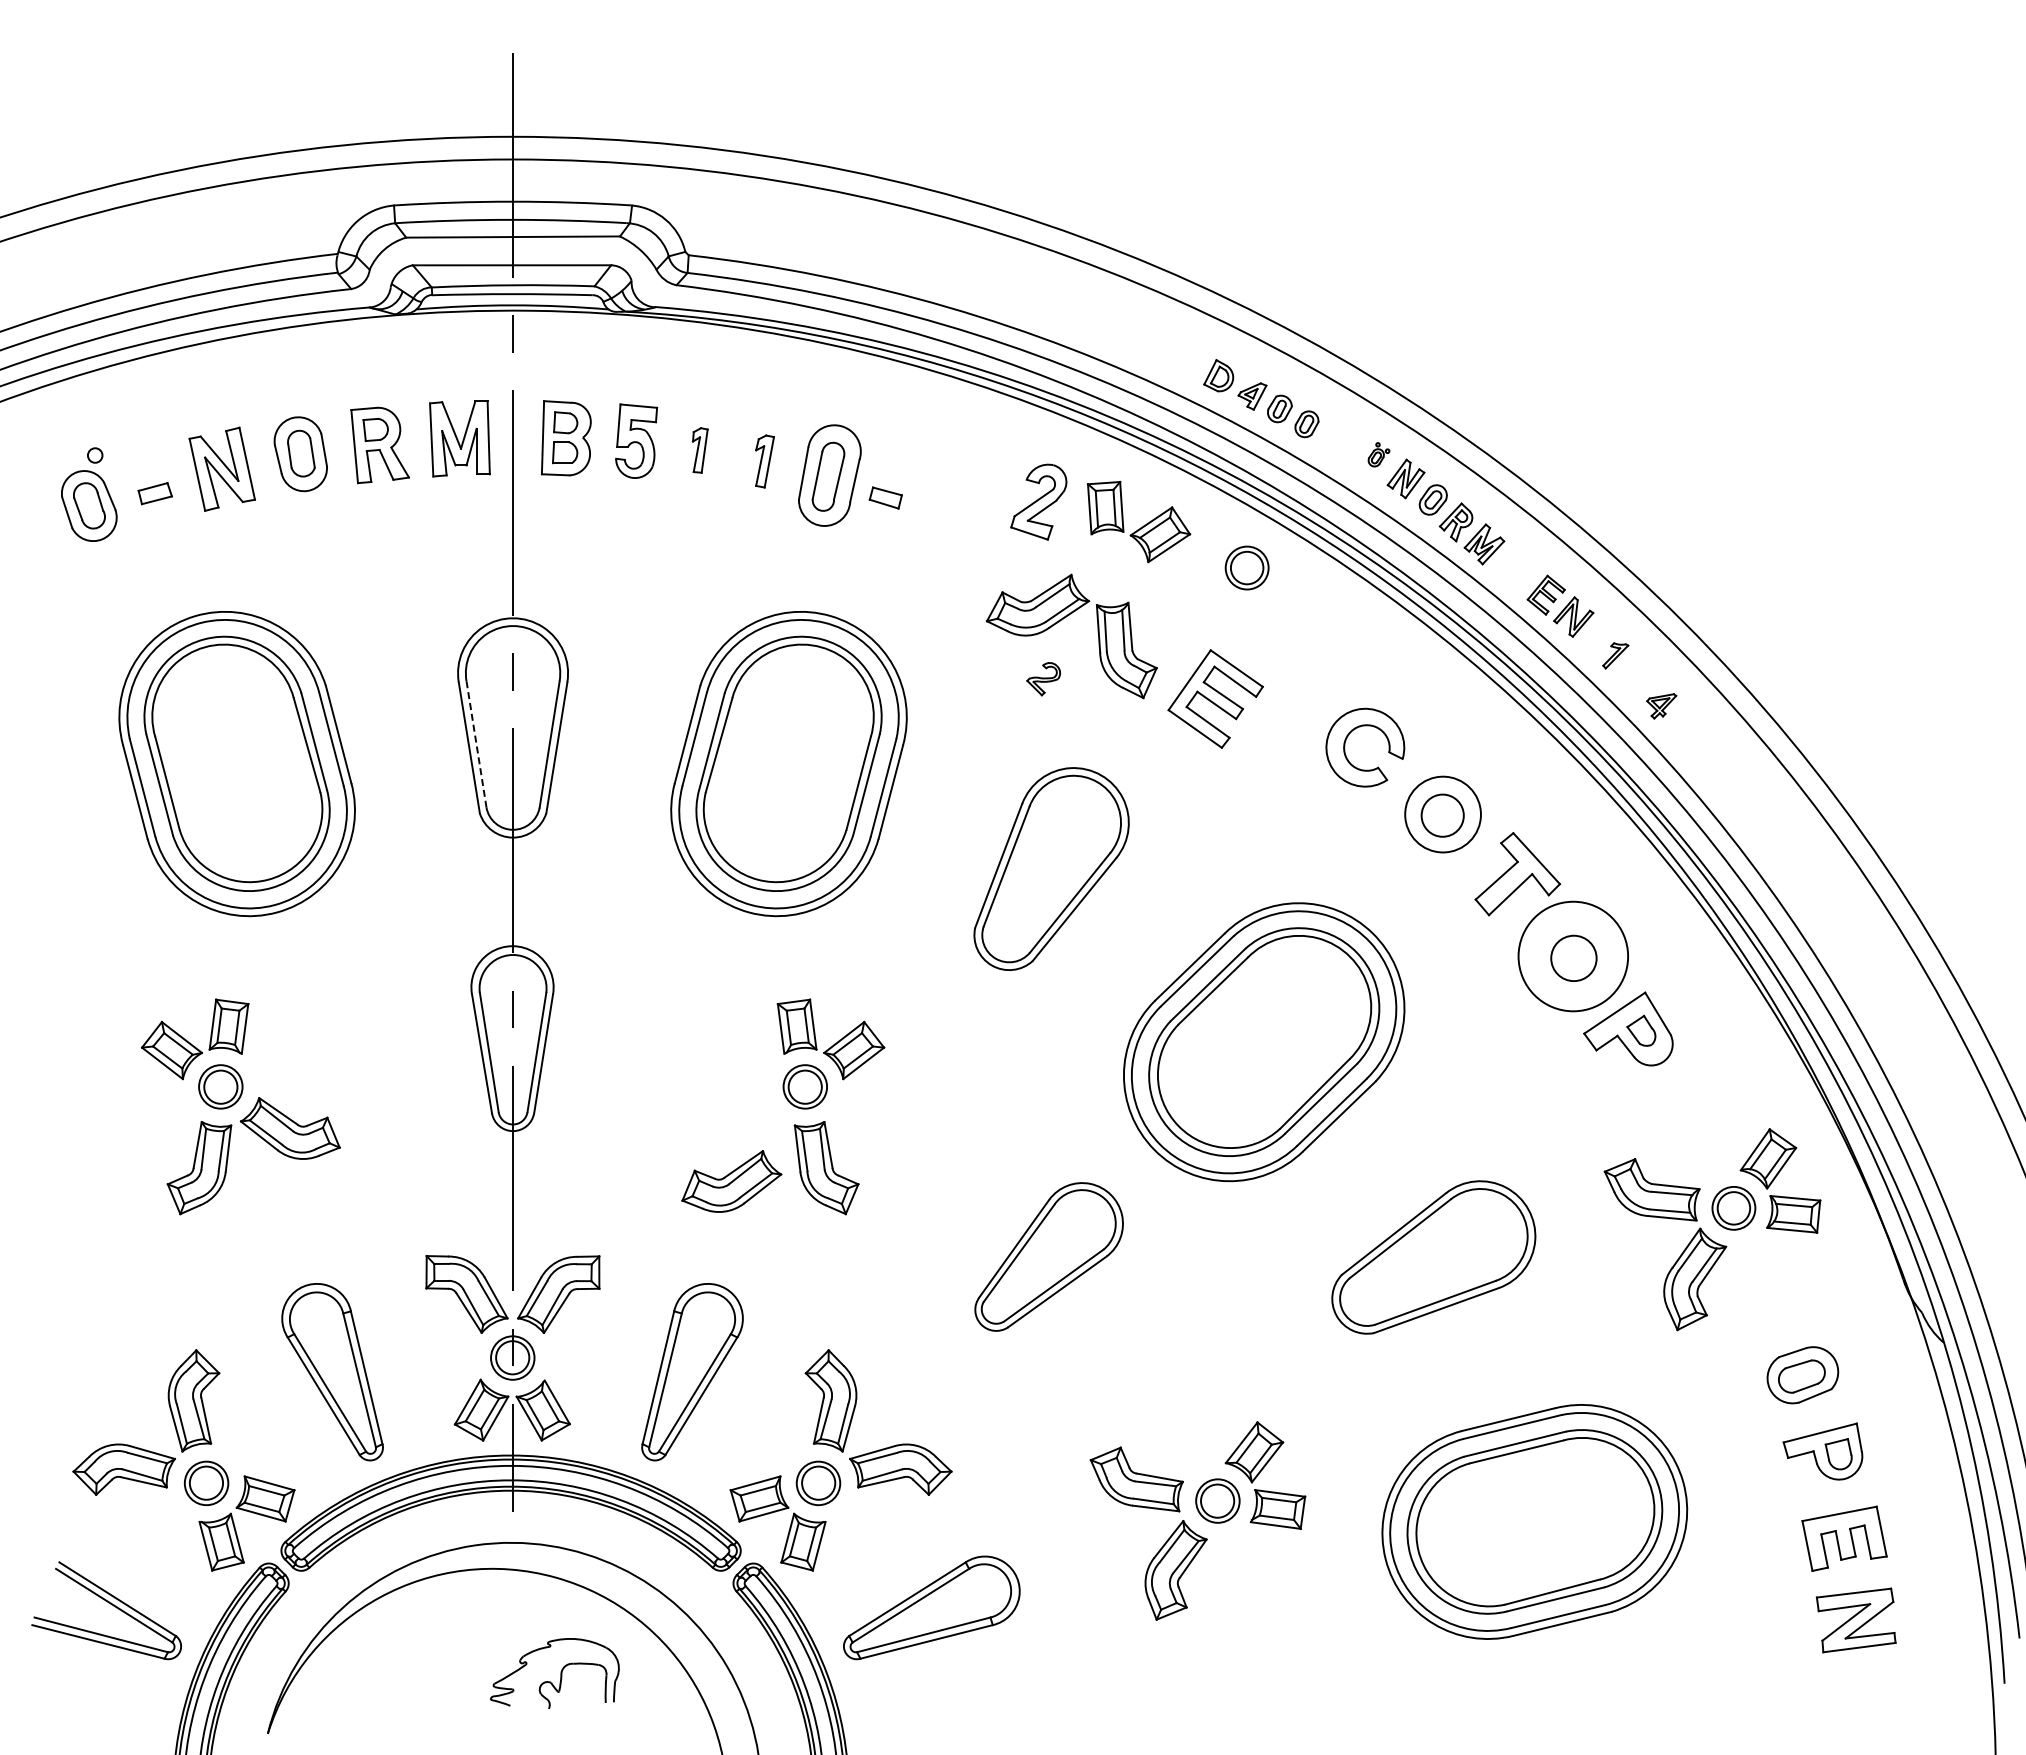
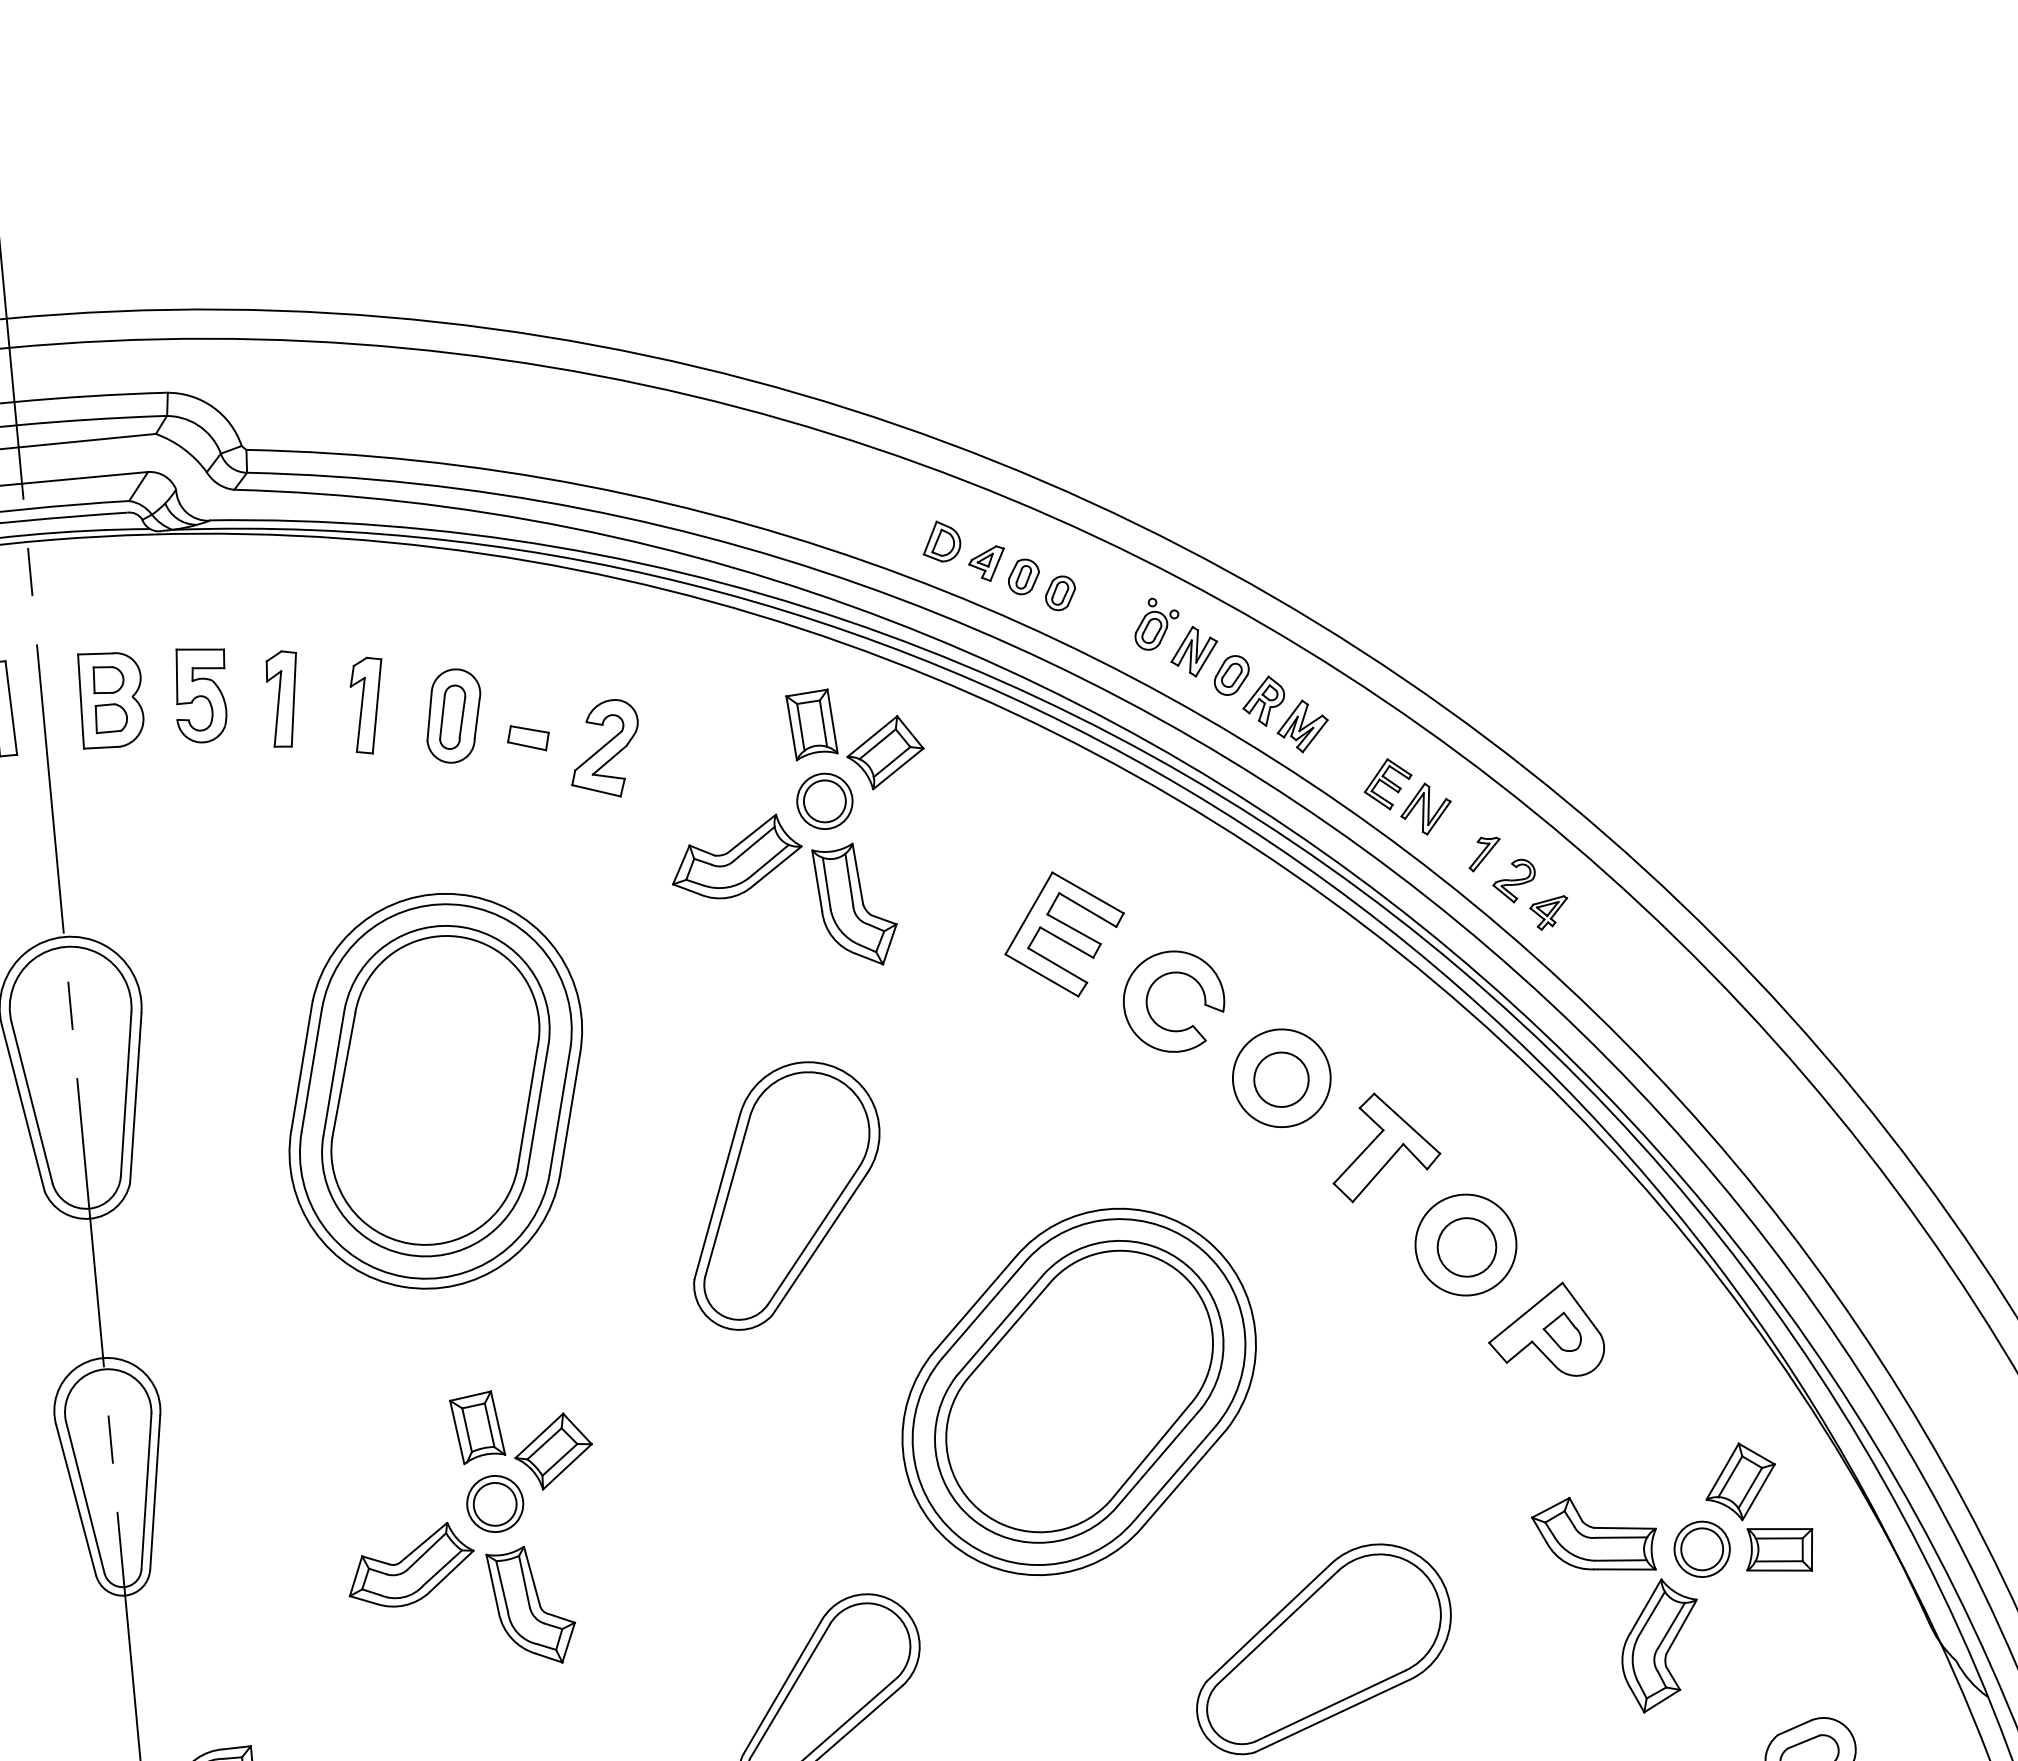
part: (700, 450) -> (284, 699), size x1.67
part: (1378, 454) -> (1155, 623), size x1.67
part: (764, 461) -> (368, 705), size x1.43
part: (829, 475) -> (453, 715), size x0.71
part: (1038, 501) -> (604, 748), moved
part: (1246, 567) -> (823, 800), moved
part: (1043, 679) -> (1514, 881), moved
part: (1215, 698) -> (1064, 933), moved
line: (476, 744) -> (32, 1103), dashed -> solid
circle: (1573, 956) -> (1466, 1245), size x0.71
part: (731, 1181) -> (410, 1565), moved

